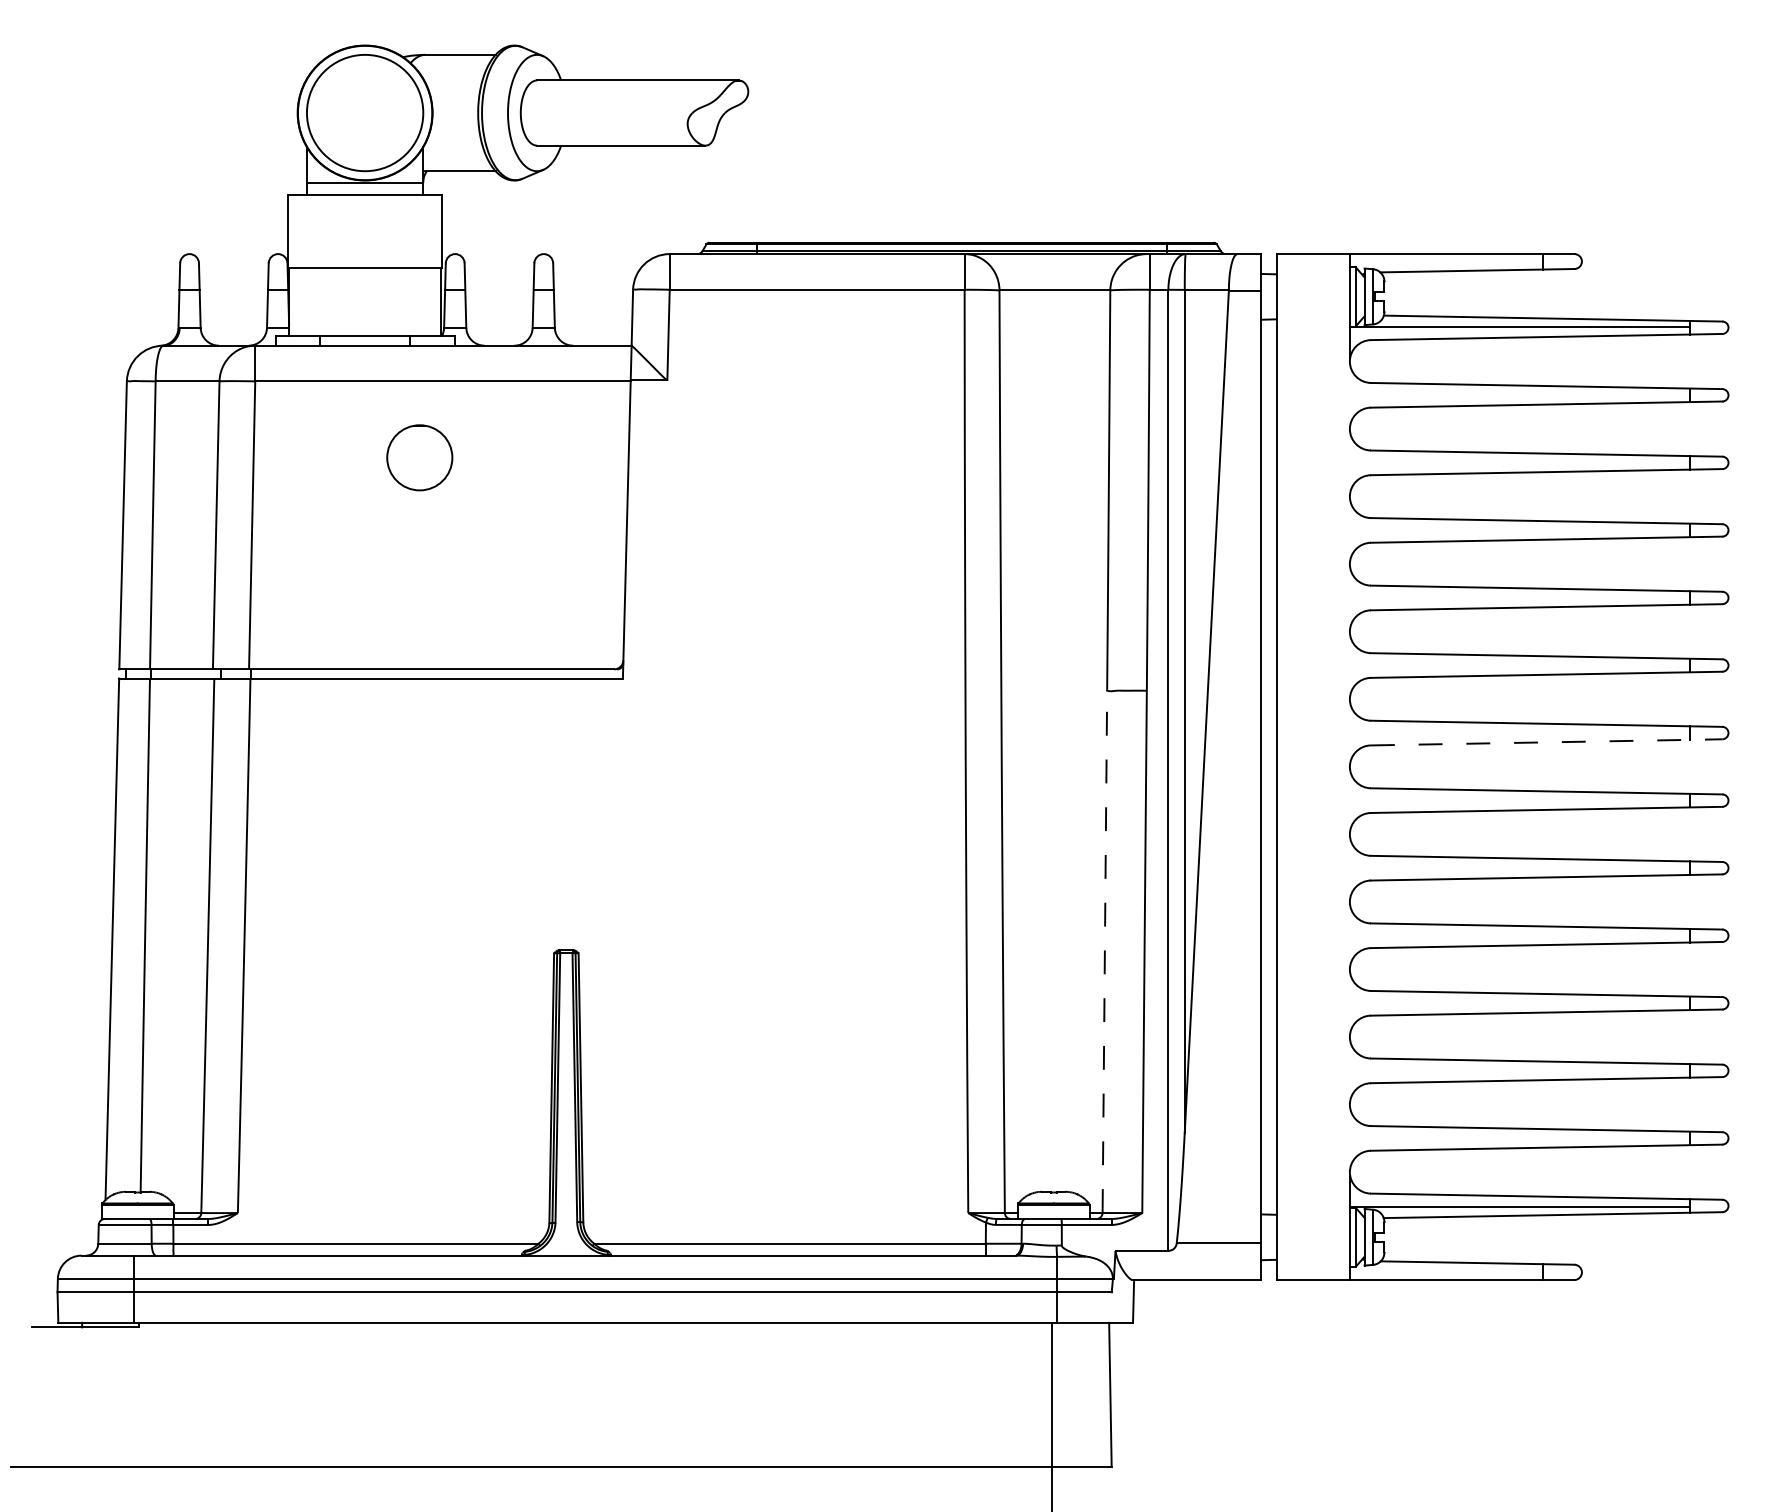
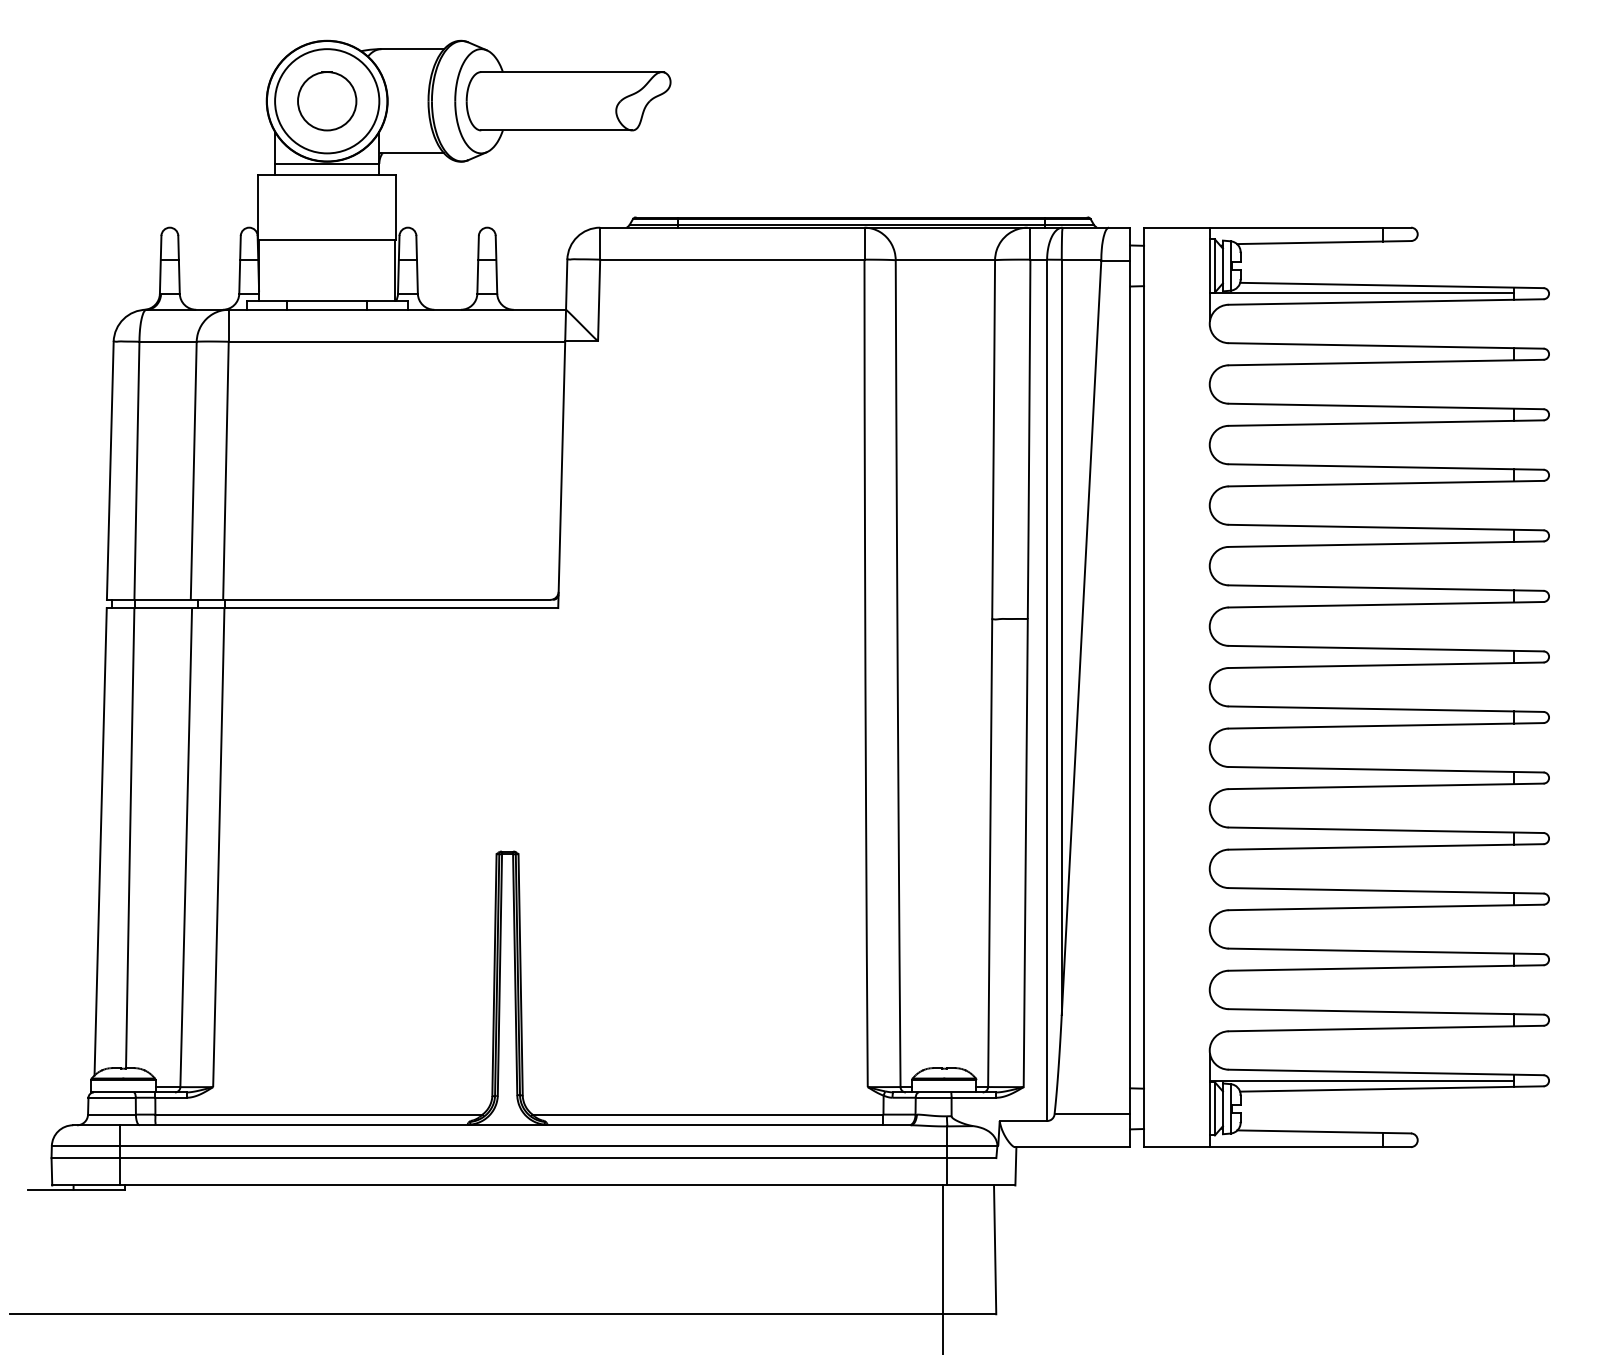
circle: (420, 458) -> (327, 101), moved
line: (1547, 742) -> (1386, 665), dashed -> solid
line: (1105, 952) -> (990, 853), dashed -> solid

